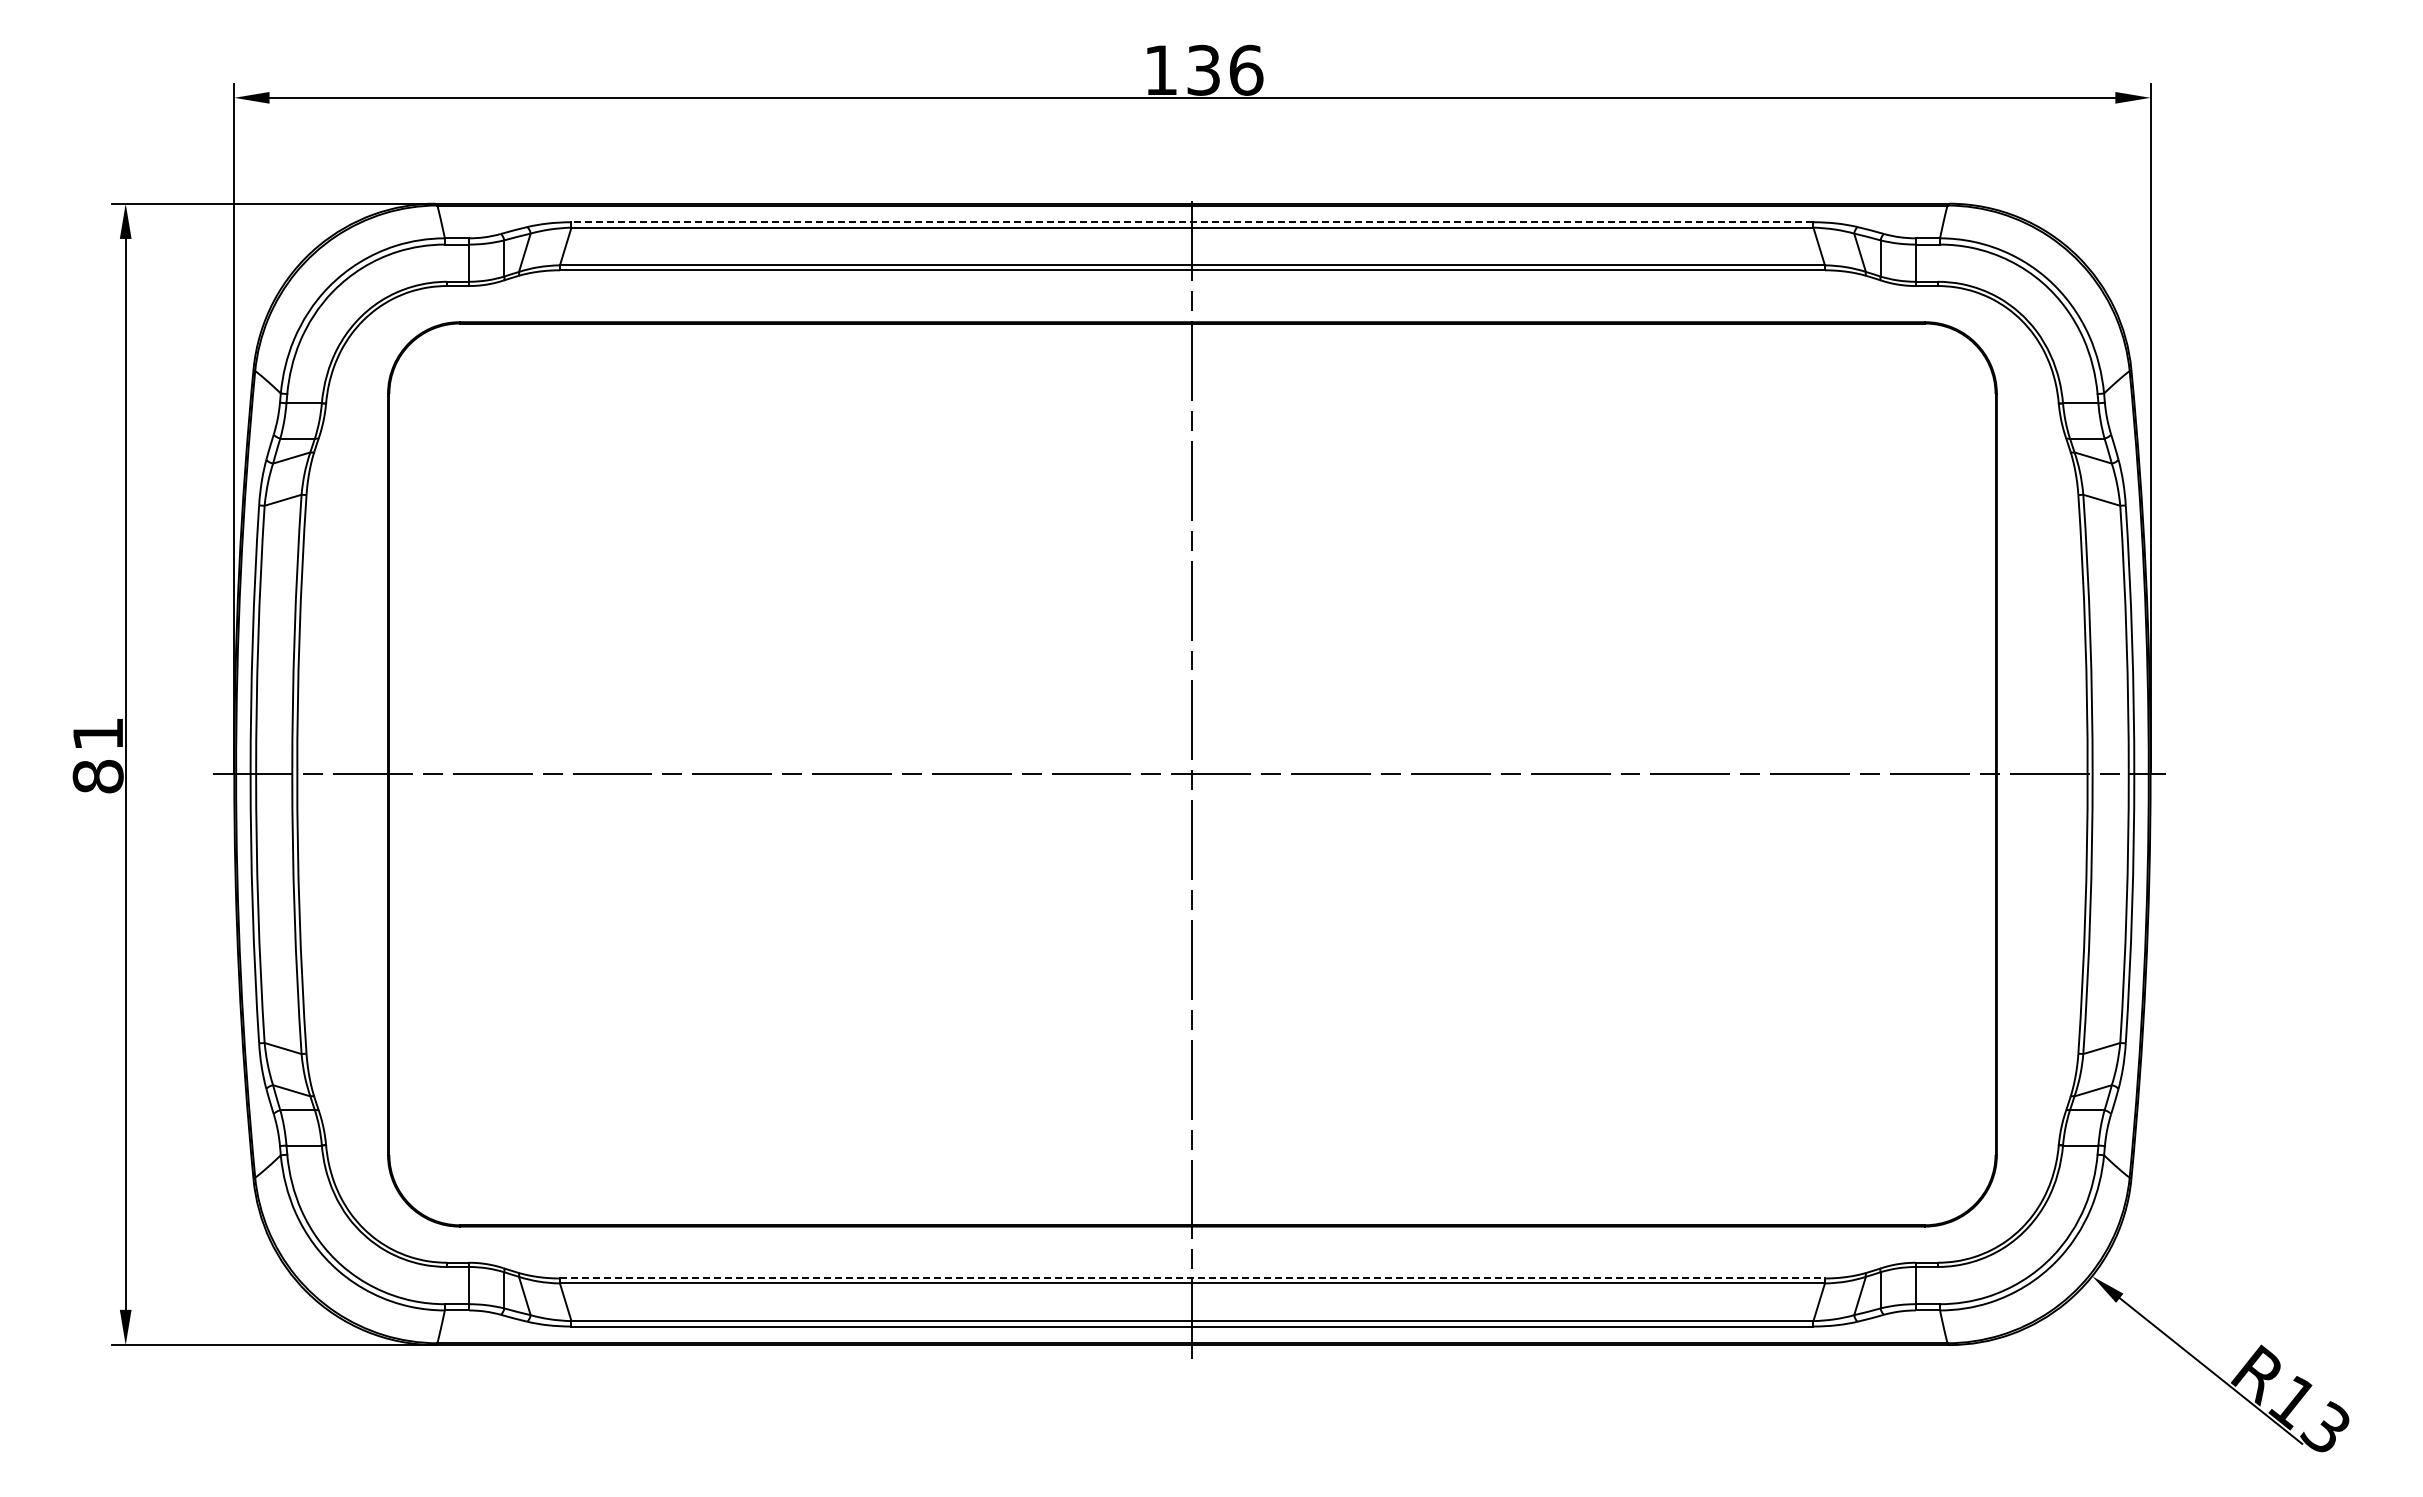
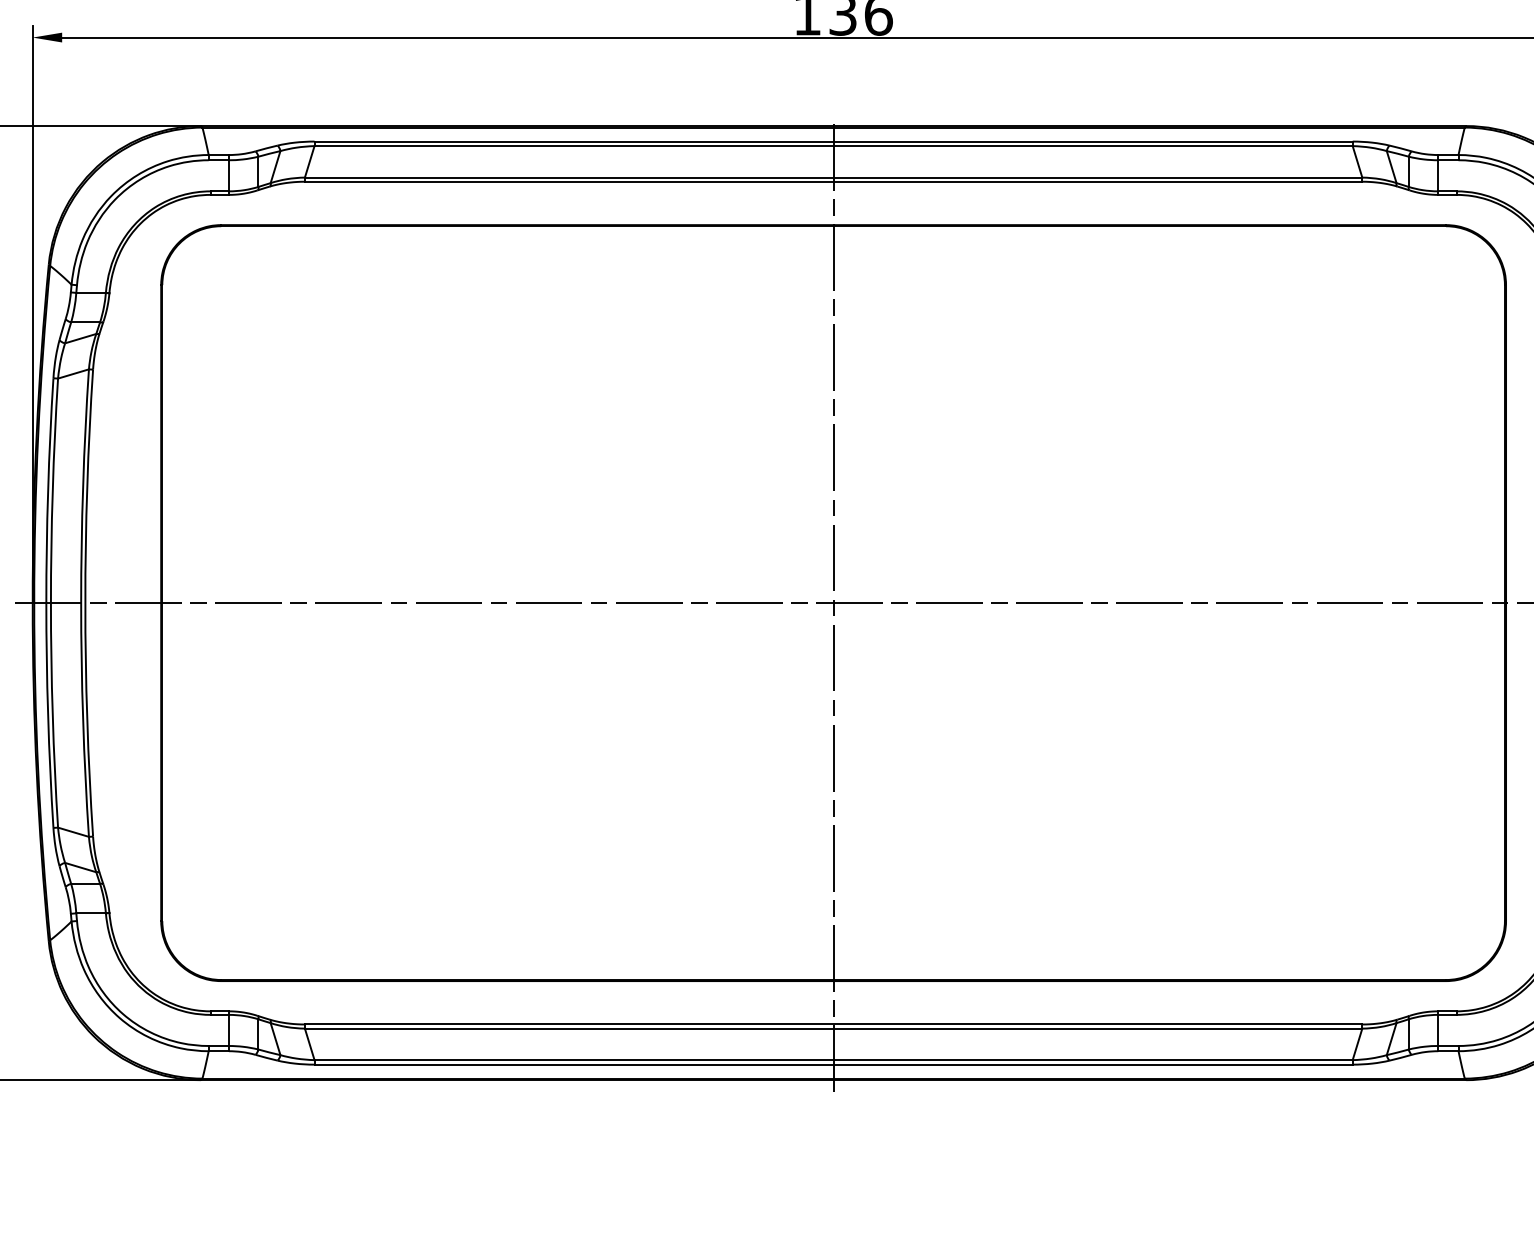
line: (1192, 222) -> (833, 141), dashed -> solid
line: (1192, 1278) -> (833, 1024), dashed -> solid

